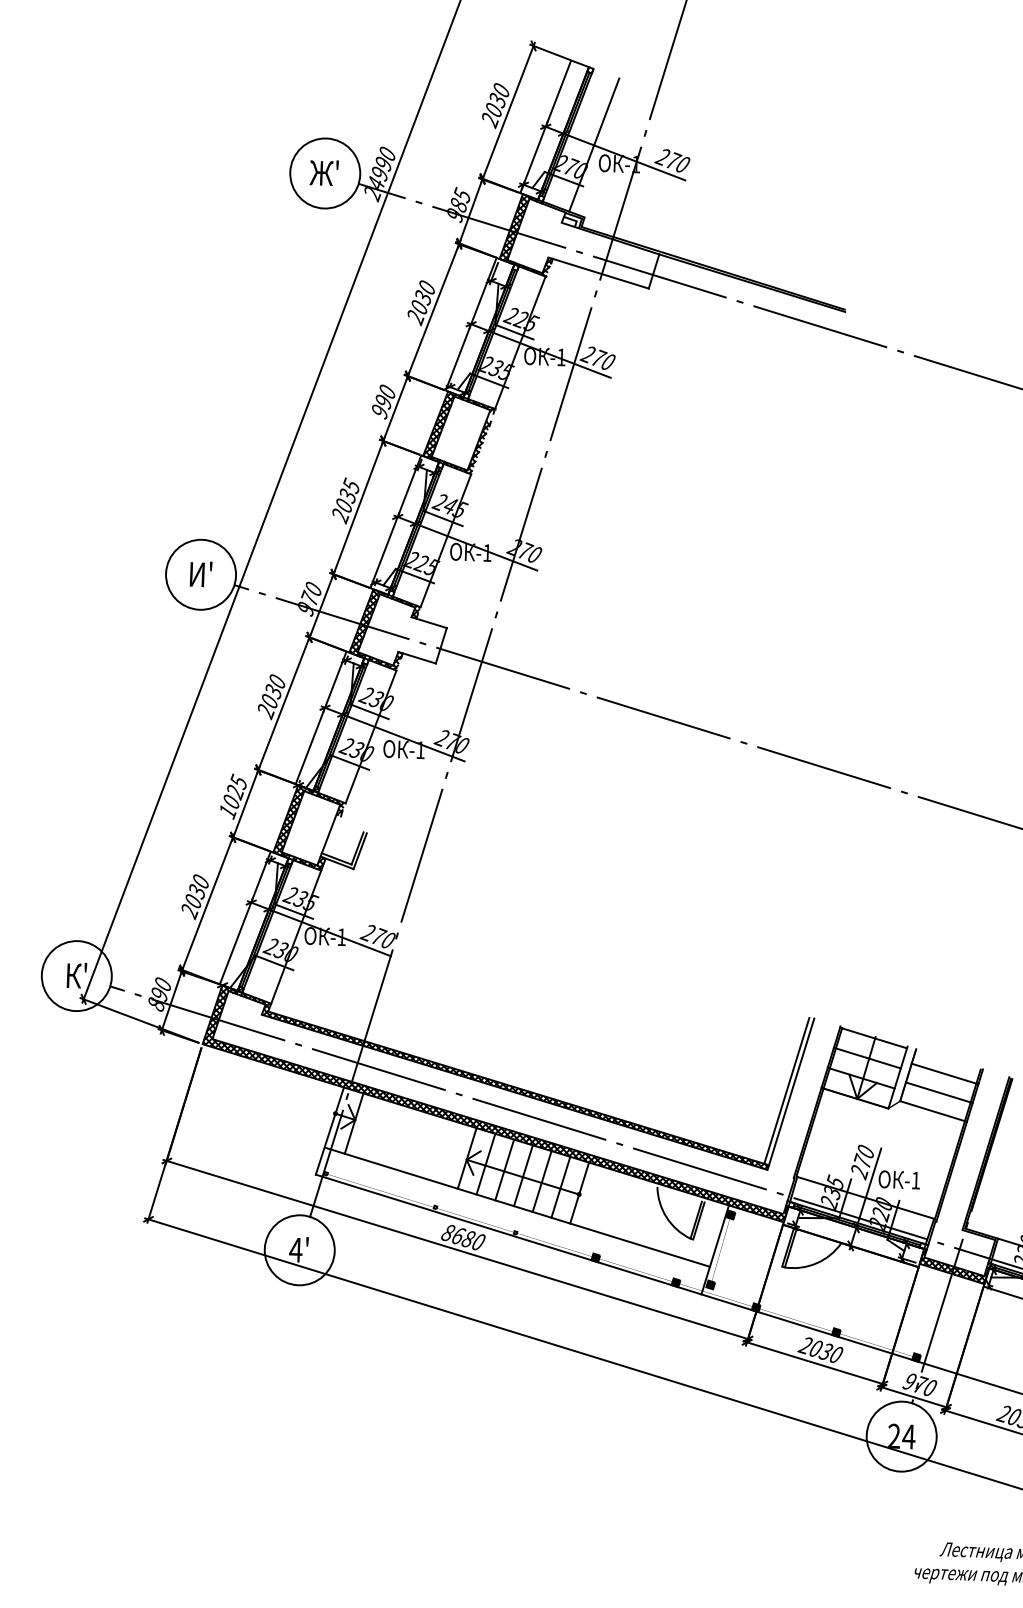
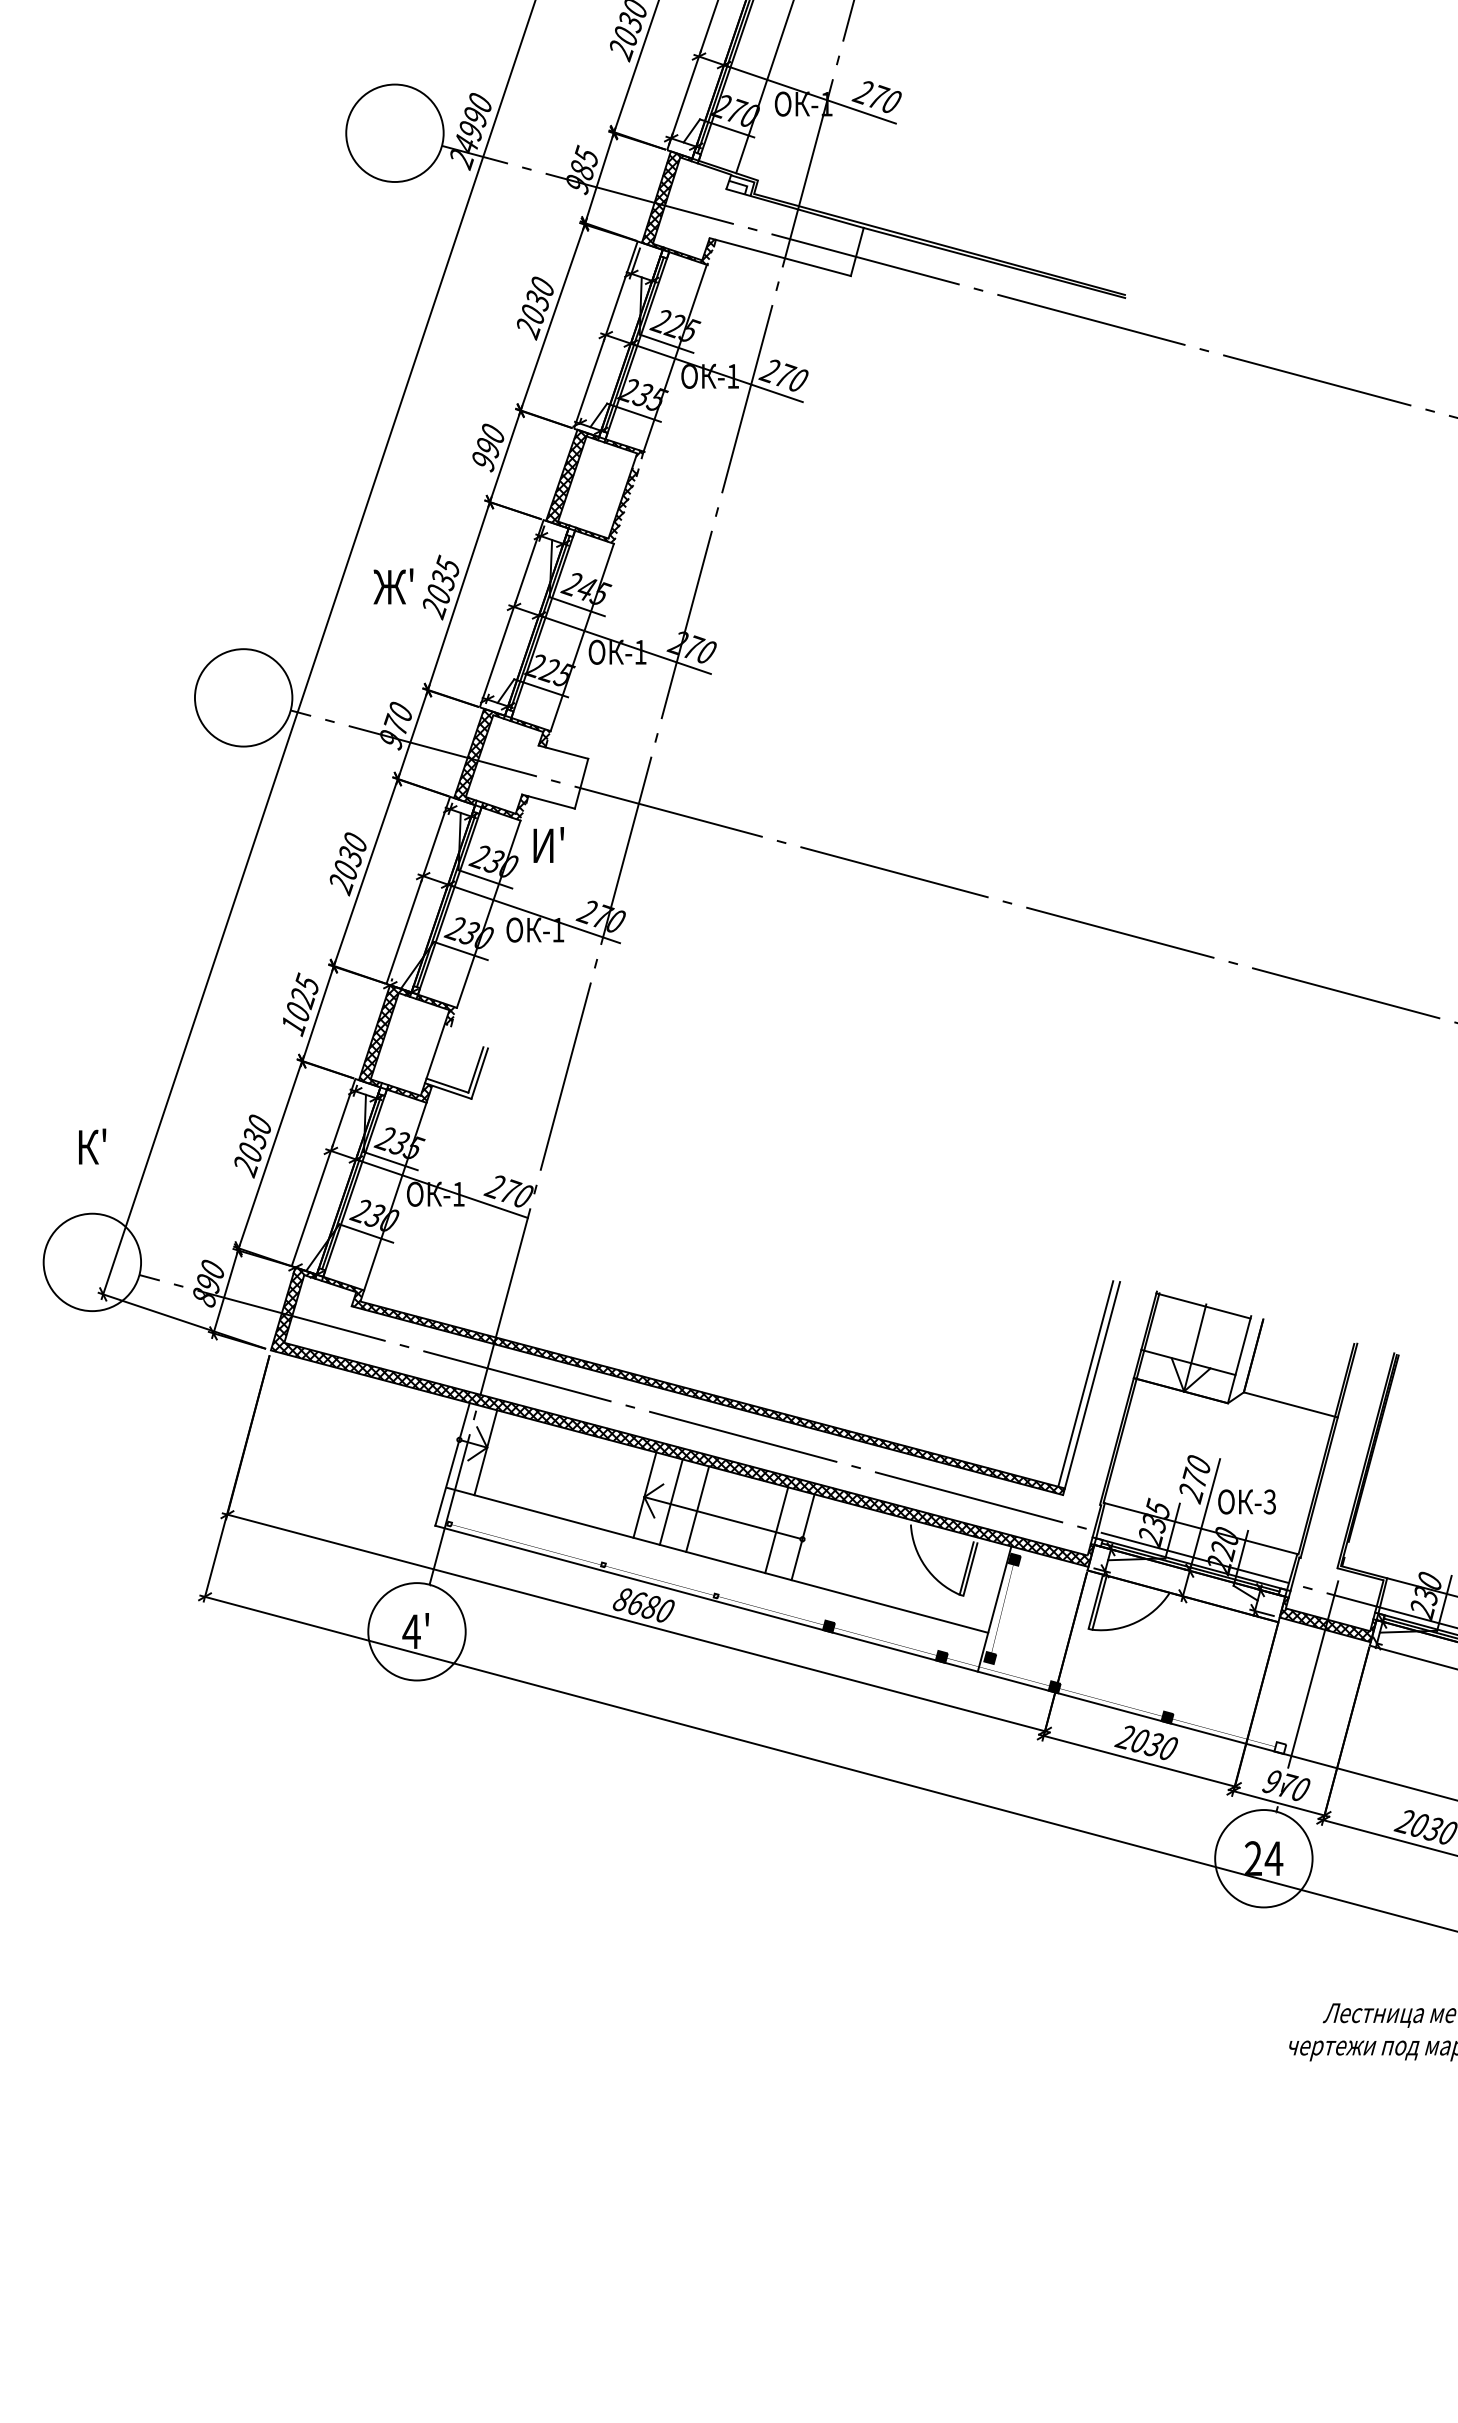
text: (324, 172) -> (393, 586), moved
text: (200, 573) -> (548, 844), moved
text: (76, 975) -> (92, 1146), moved
line: (867, 1057) -> (1195, 1333), removed
line: (944, 1073) -> (1304, 1351), removed
line: (939, 1092) -> (1297, 1378), removed
line: (523, 1175) -> (723, 1515), removed
text: (915, 1180) -> (1269, 1501), -1 -> -3
line: (541, 1181) -> (749, 1523), removed
fill: (916, 1357) -> (1280, 1747), removed

